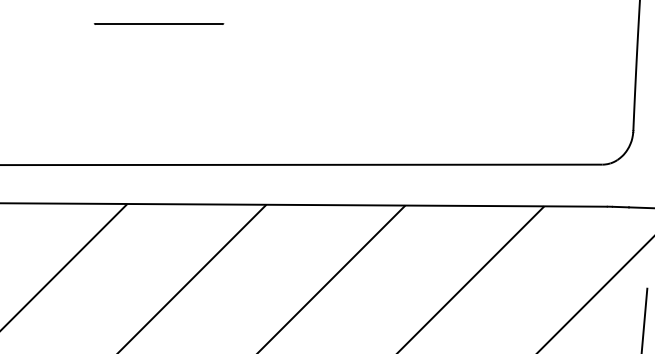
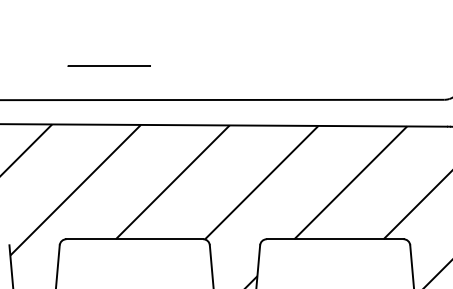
line: (158, 23) -> (108, 65), moved

